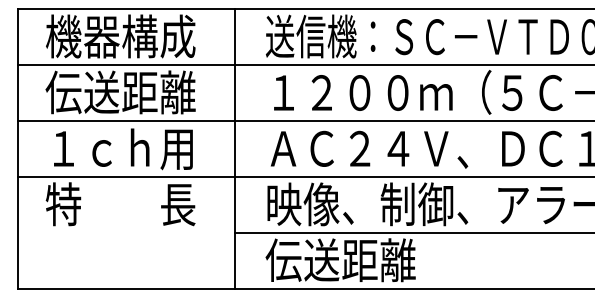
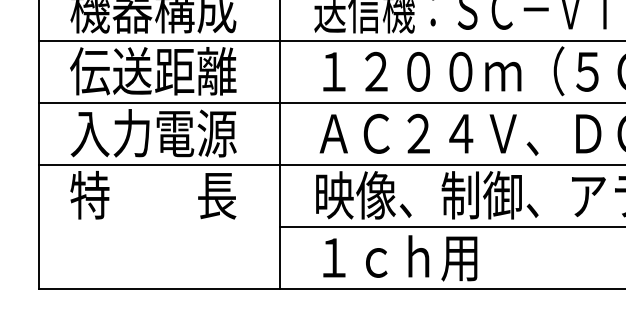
text: (120, 148) -> (153, 133), １ｃｈ用 -> 入力電源
text: (340, 260) -> (397, 257), 伝送距離 -> １ｃｈ用

